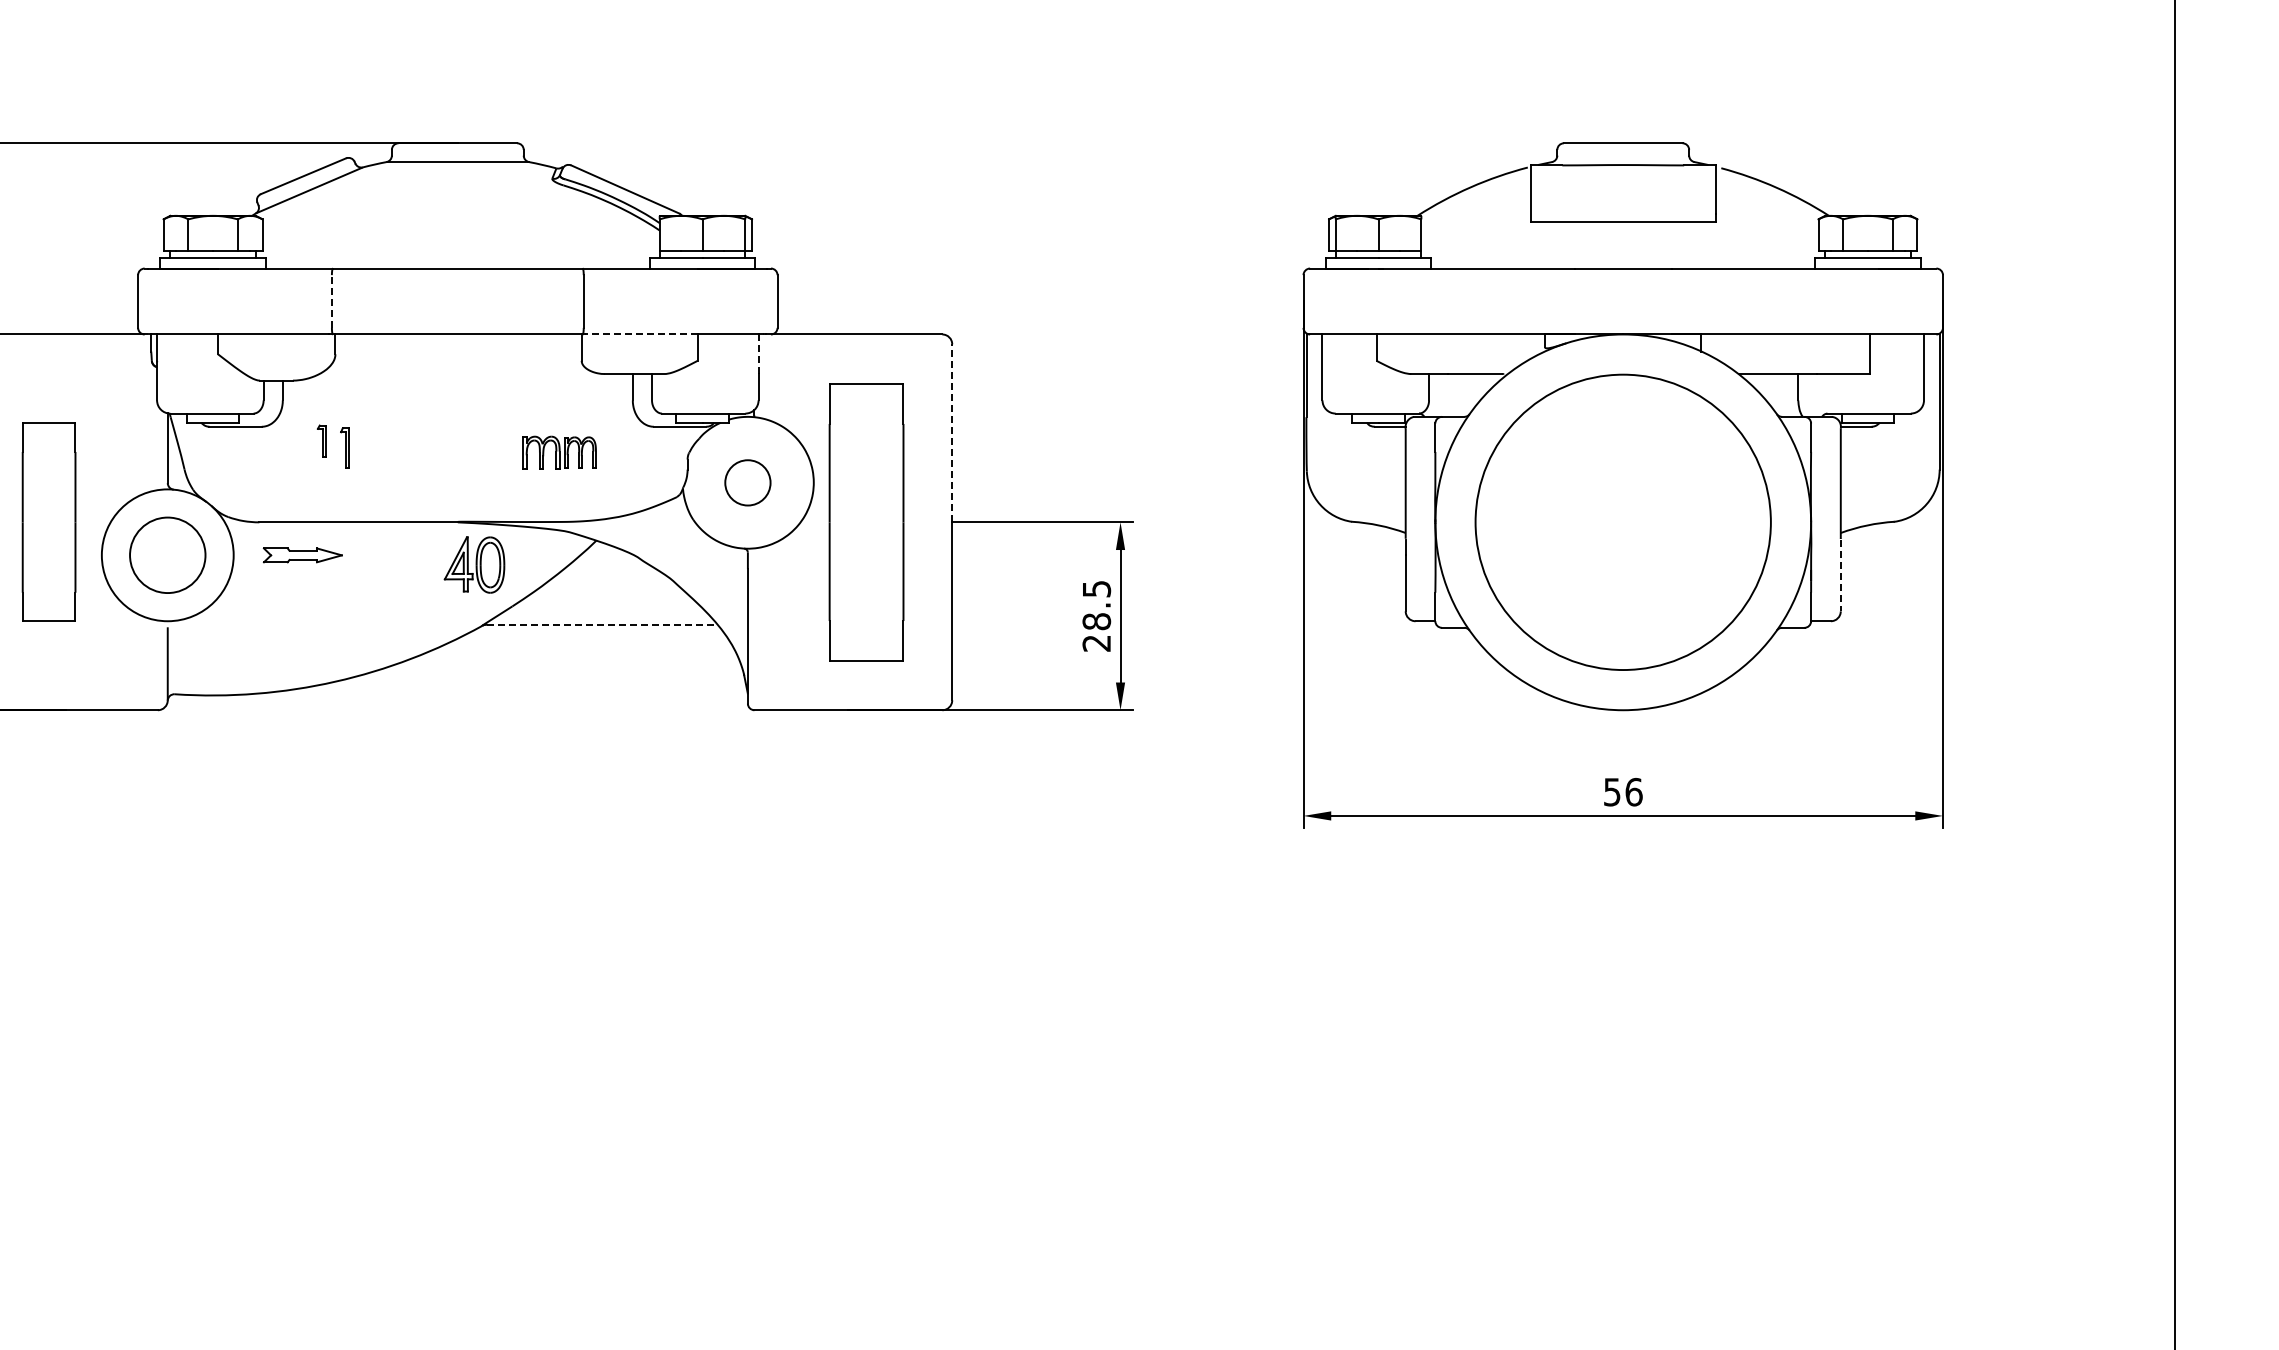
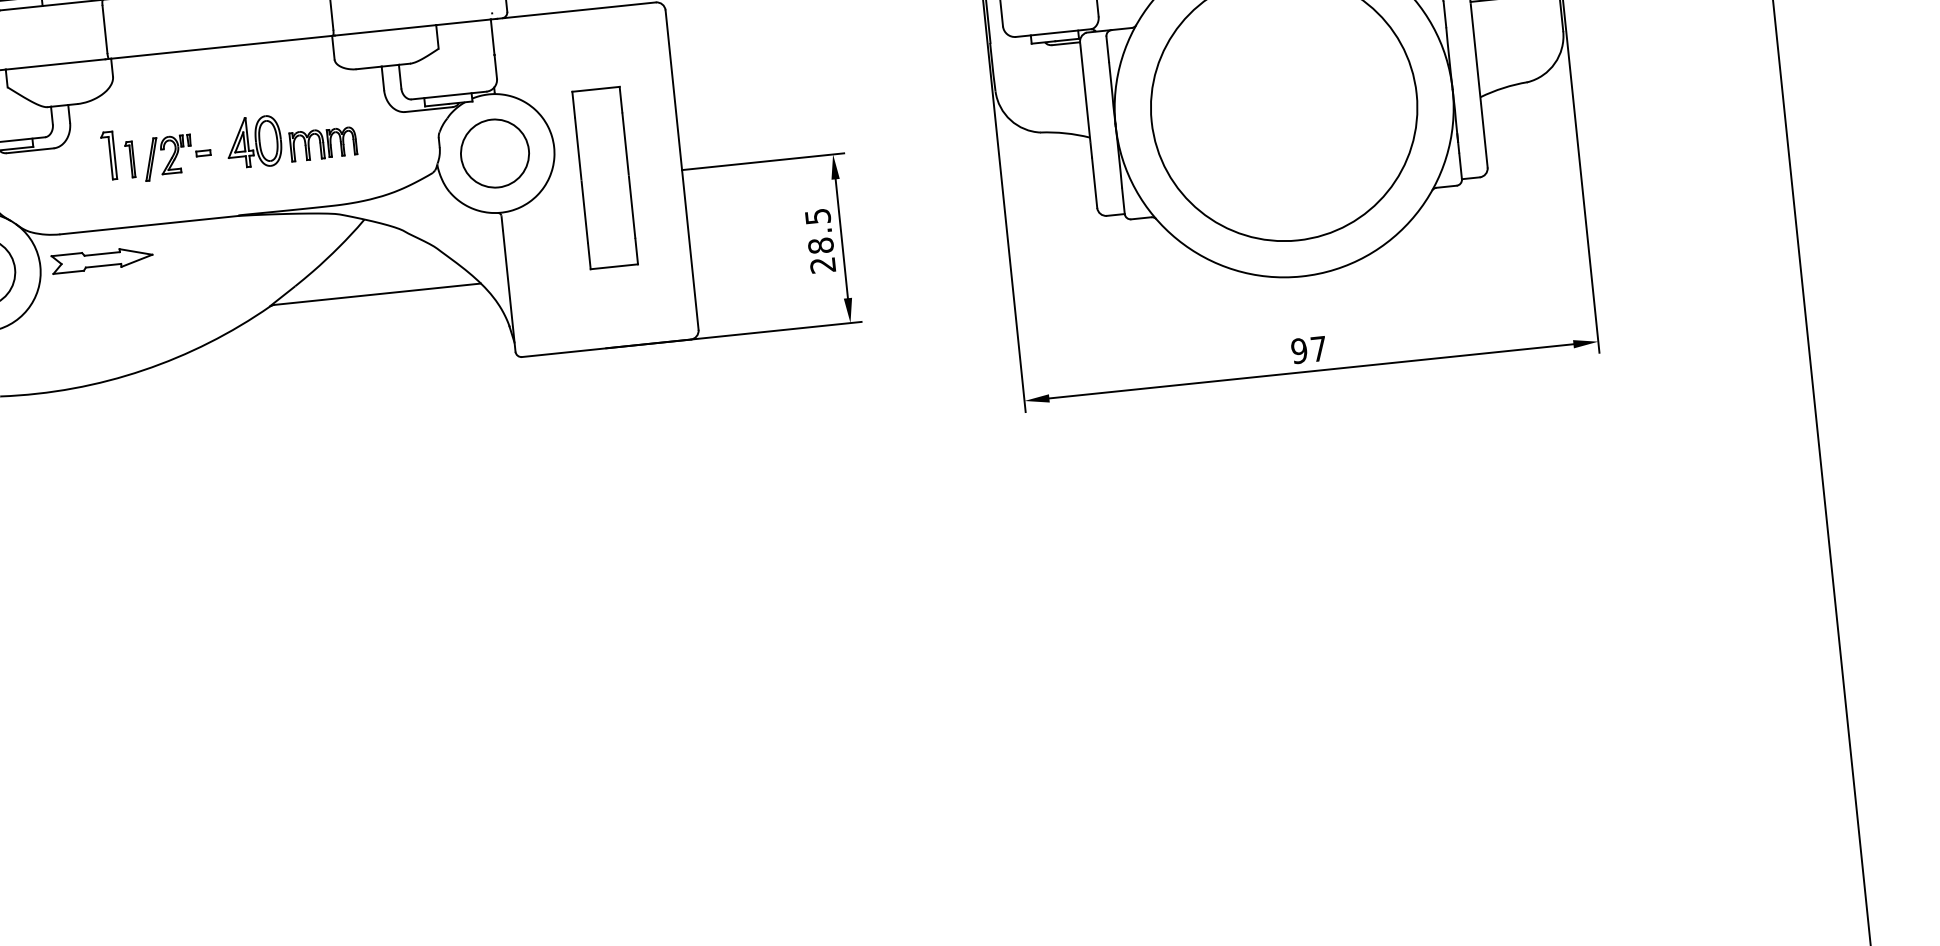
line: (331, 301) -> (104, 29), dashed -> solid
line: (640, 334) -> (384, 30), dashed -> solid
line: (758, 354) -> (492, 37), dashed -> solid
line: (952, 433) -> (674, 90), dashed -> solid
part: (321, 441) -> (108, 156), size x1.67
part: (397, 450) -> (177, 157), added
circle: (747, 482) -> (494, 153), size x1.67
part: (866, 521) -> (605, 177), size x0.71
part: (302, 555) -> (102, 260), size x1.43
part: (474, 564) -> (254, 141), moved
line: (1840, 575) -> (1484, 135), dashed -> solid
line: (602, 624) -> (377, 294), dashed -> solid
text: (1622, 791) -> (1308, 349), 56 -> 97

